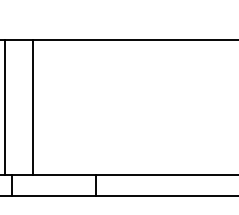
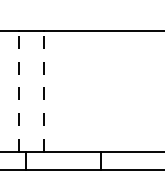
line: (4, 107) -> (19, 91), solid -> dashed
line: (32, 107) -> (44, 91), solid -> dashed

